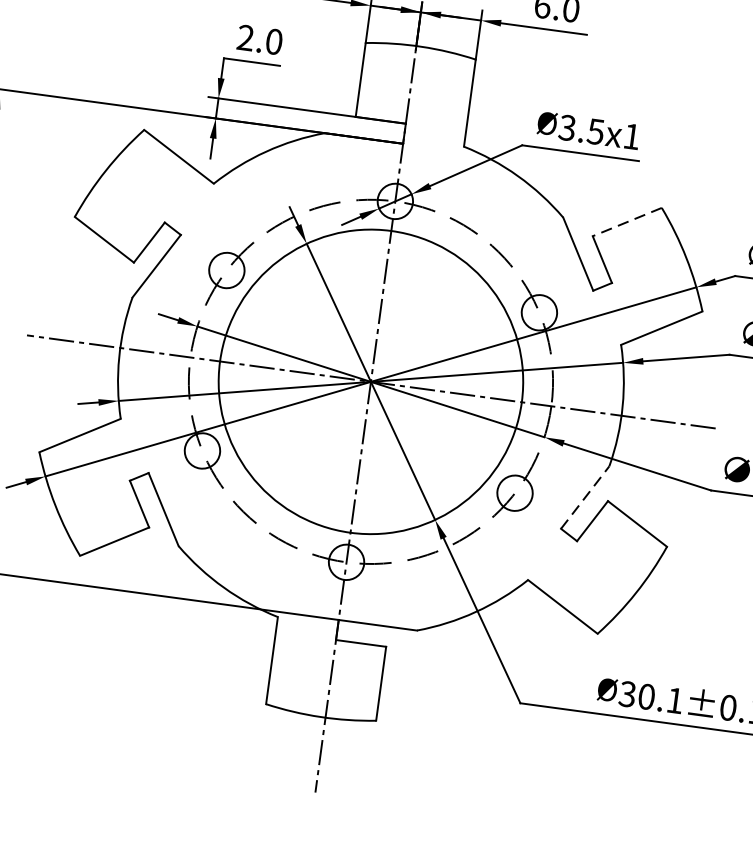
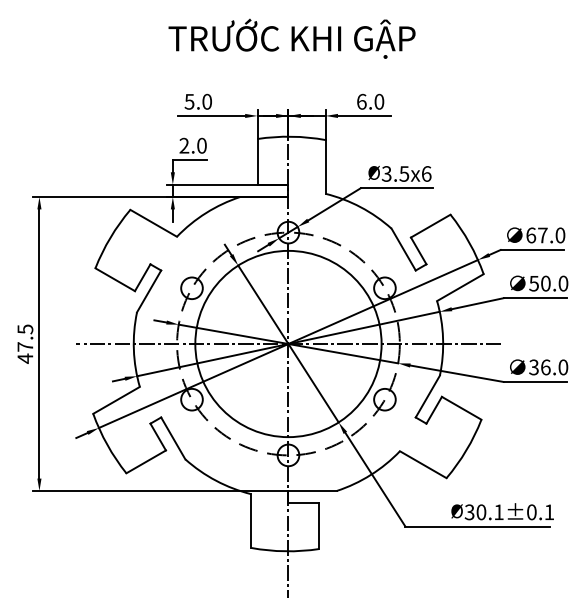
text: (631, 135) -> (426, 173), 3.5x1 -> 3.5x6
line: (626, 222) -> (430, 226), dashed -> solid
line: (586, 497) -> (428, 396), dashed -> solid

